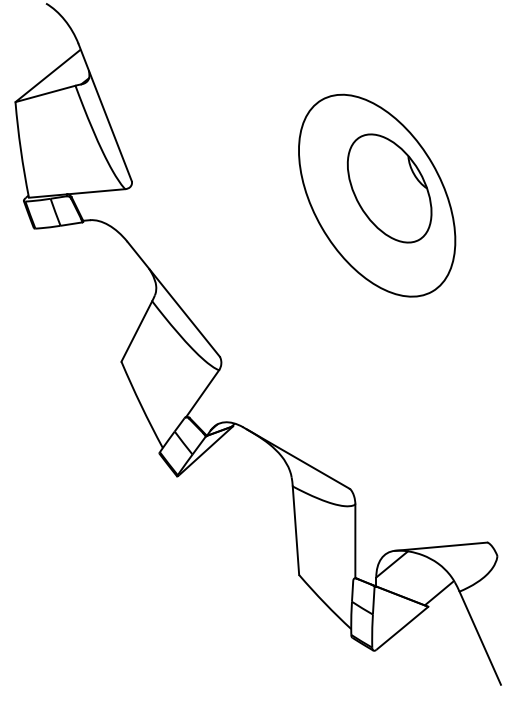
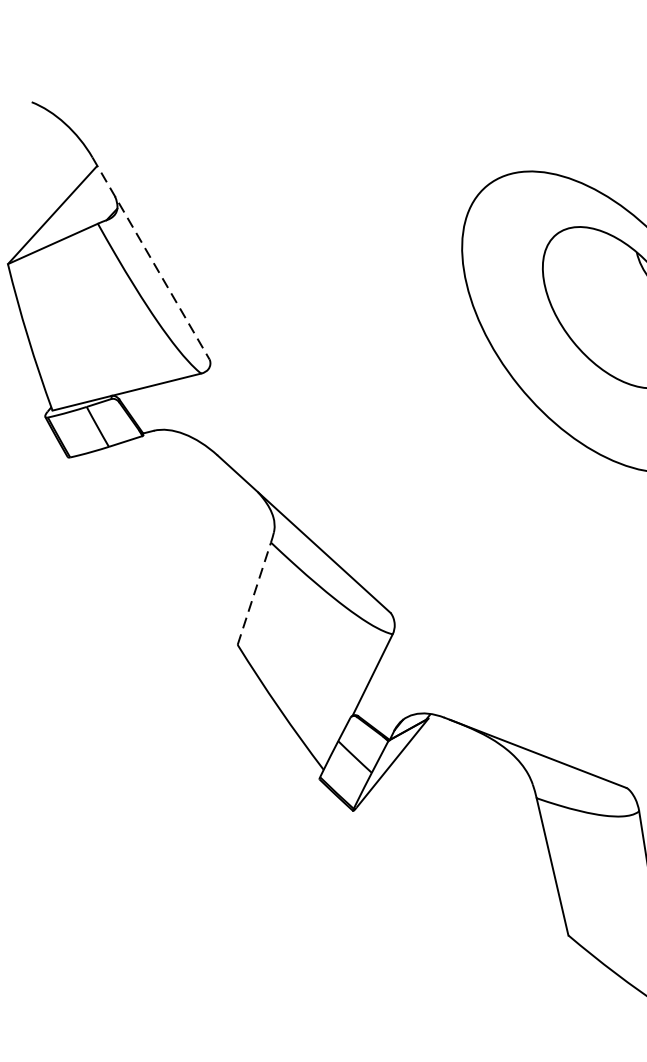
line: (105, 112) -> (151, 258), solid -> dashed
line: (136, 331) -> (253, 593), solid -> dashed

